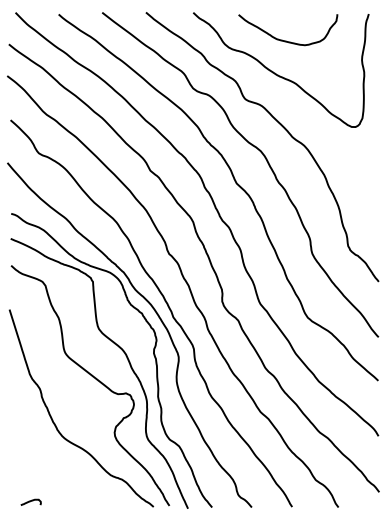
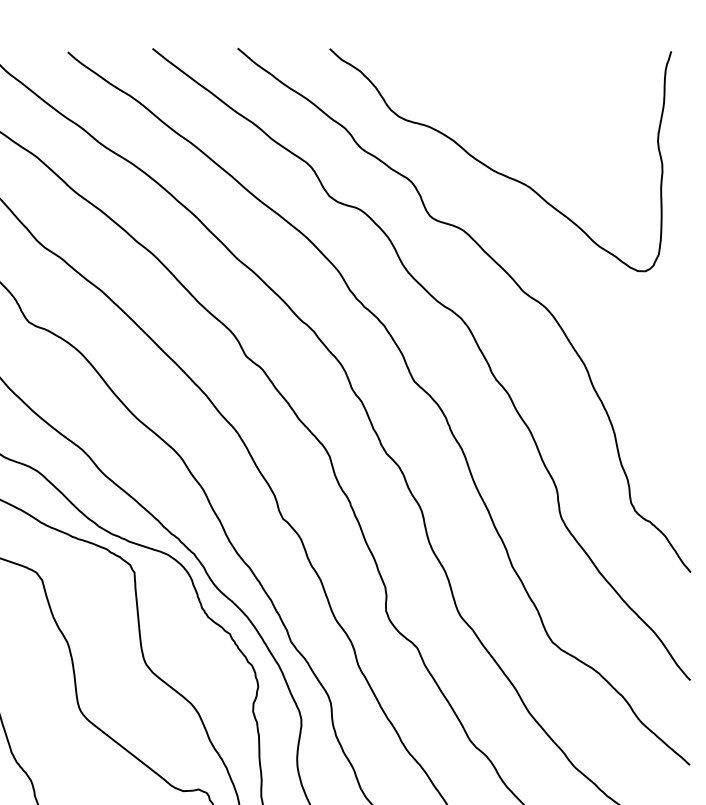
curve: (286, 40) -> (511, 102), removed

